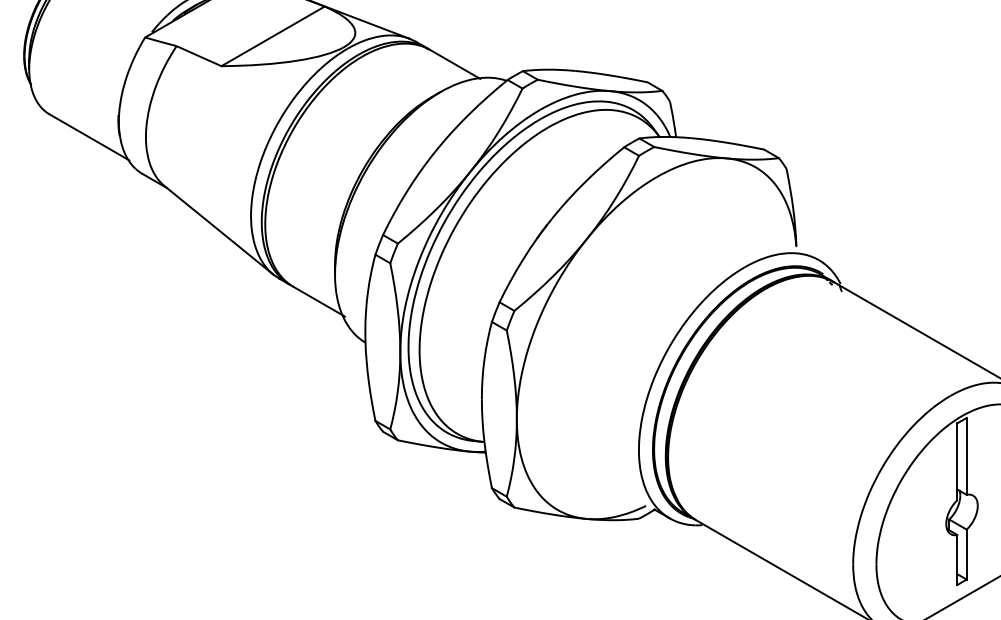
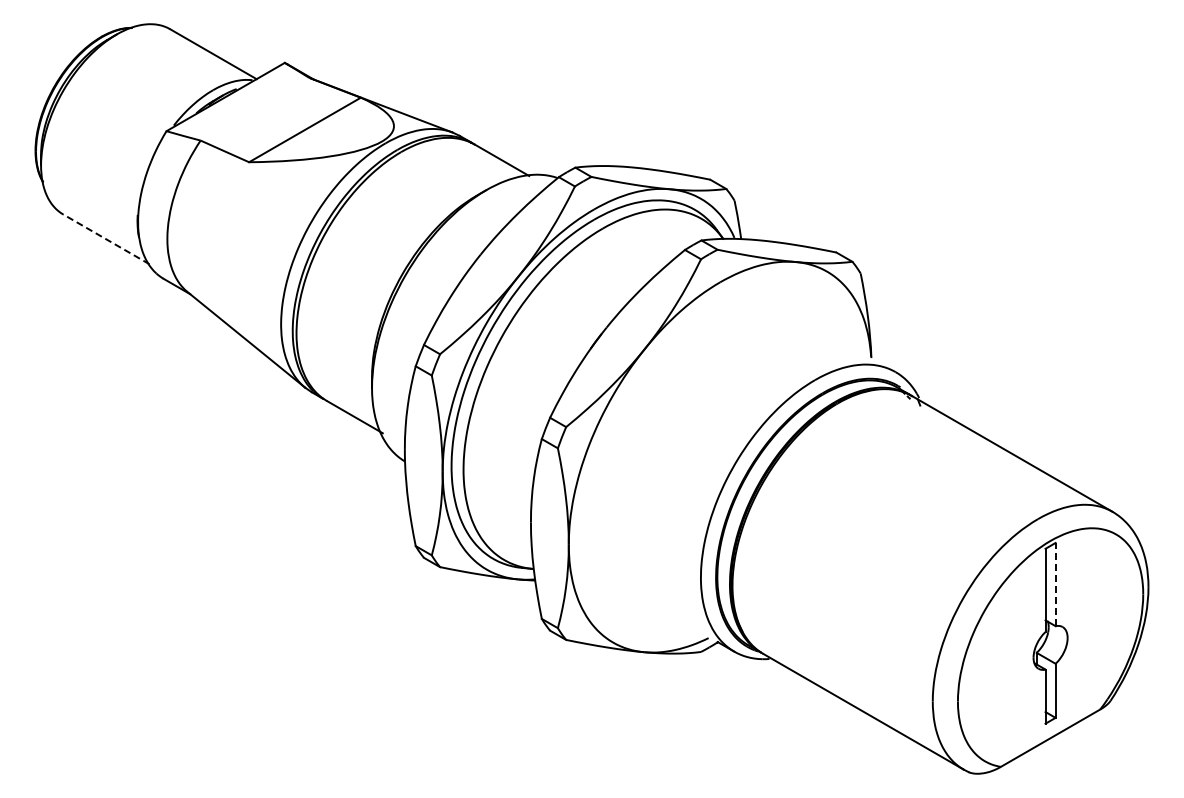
line: (89, 137) -> (106, 239), solid -> dashed
line: (966, 456) -> (1055, 584), solid -> dashed

